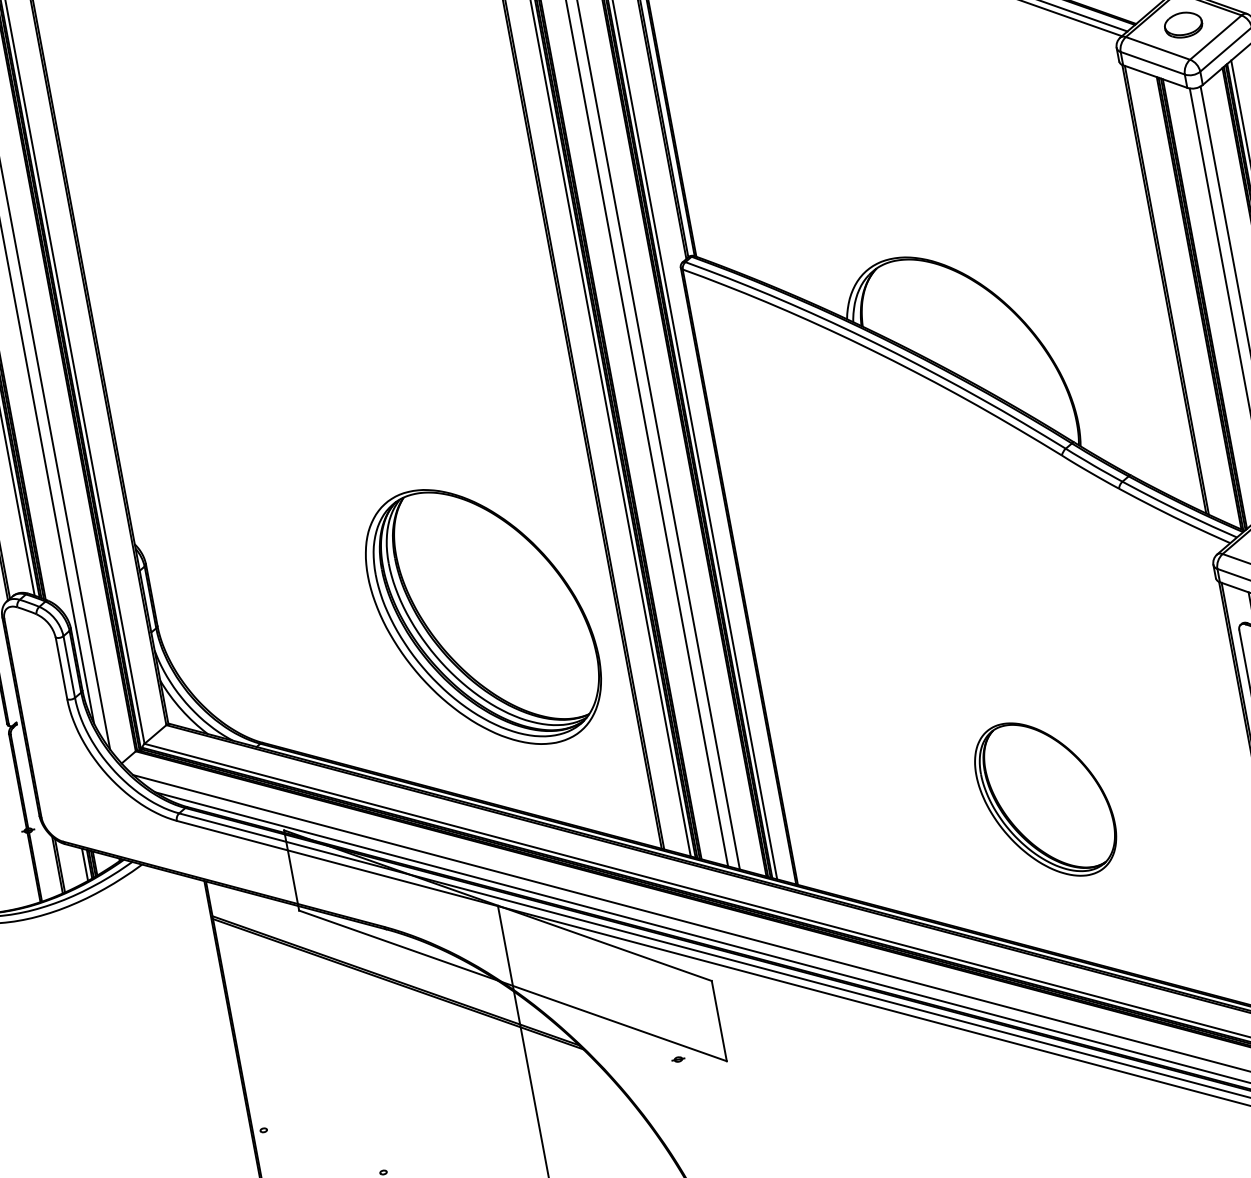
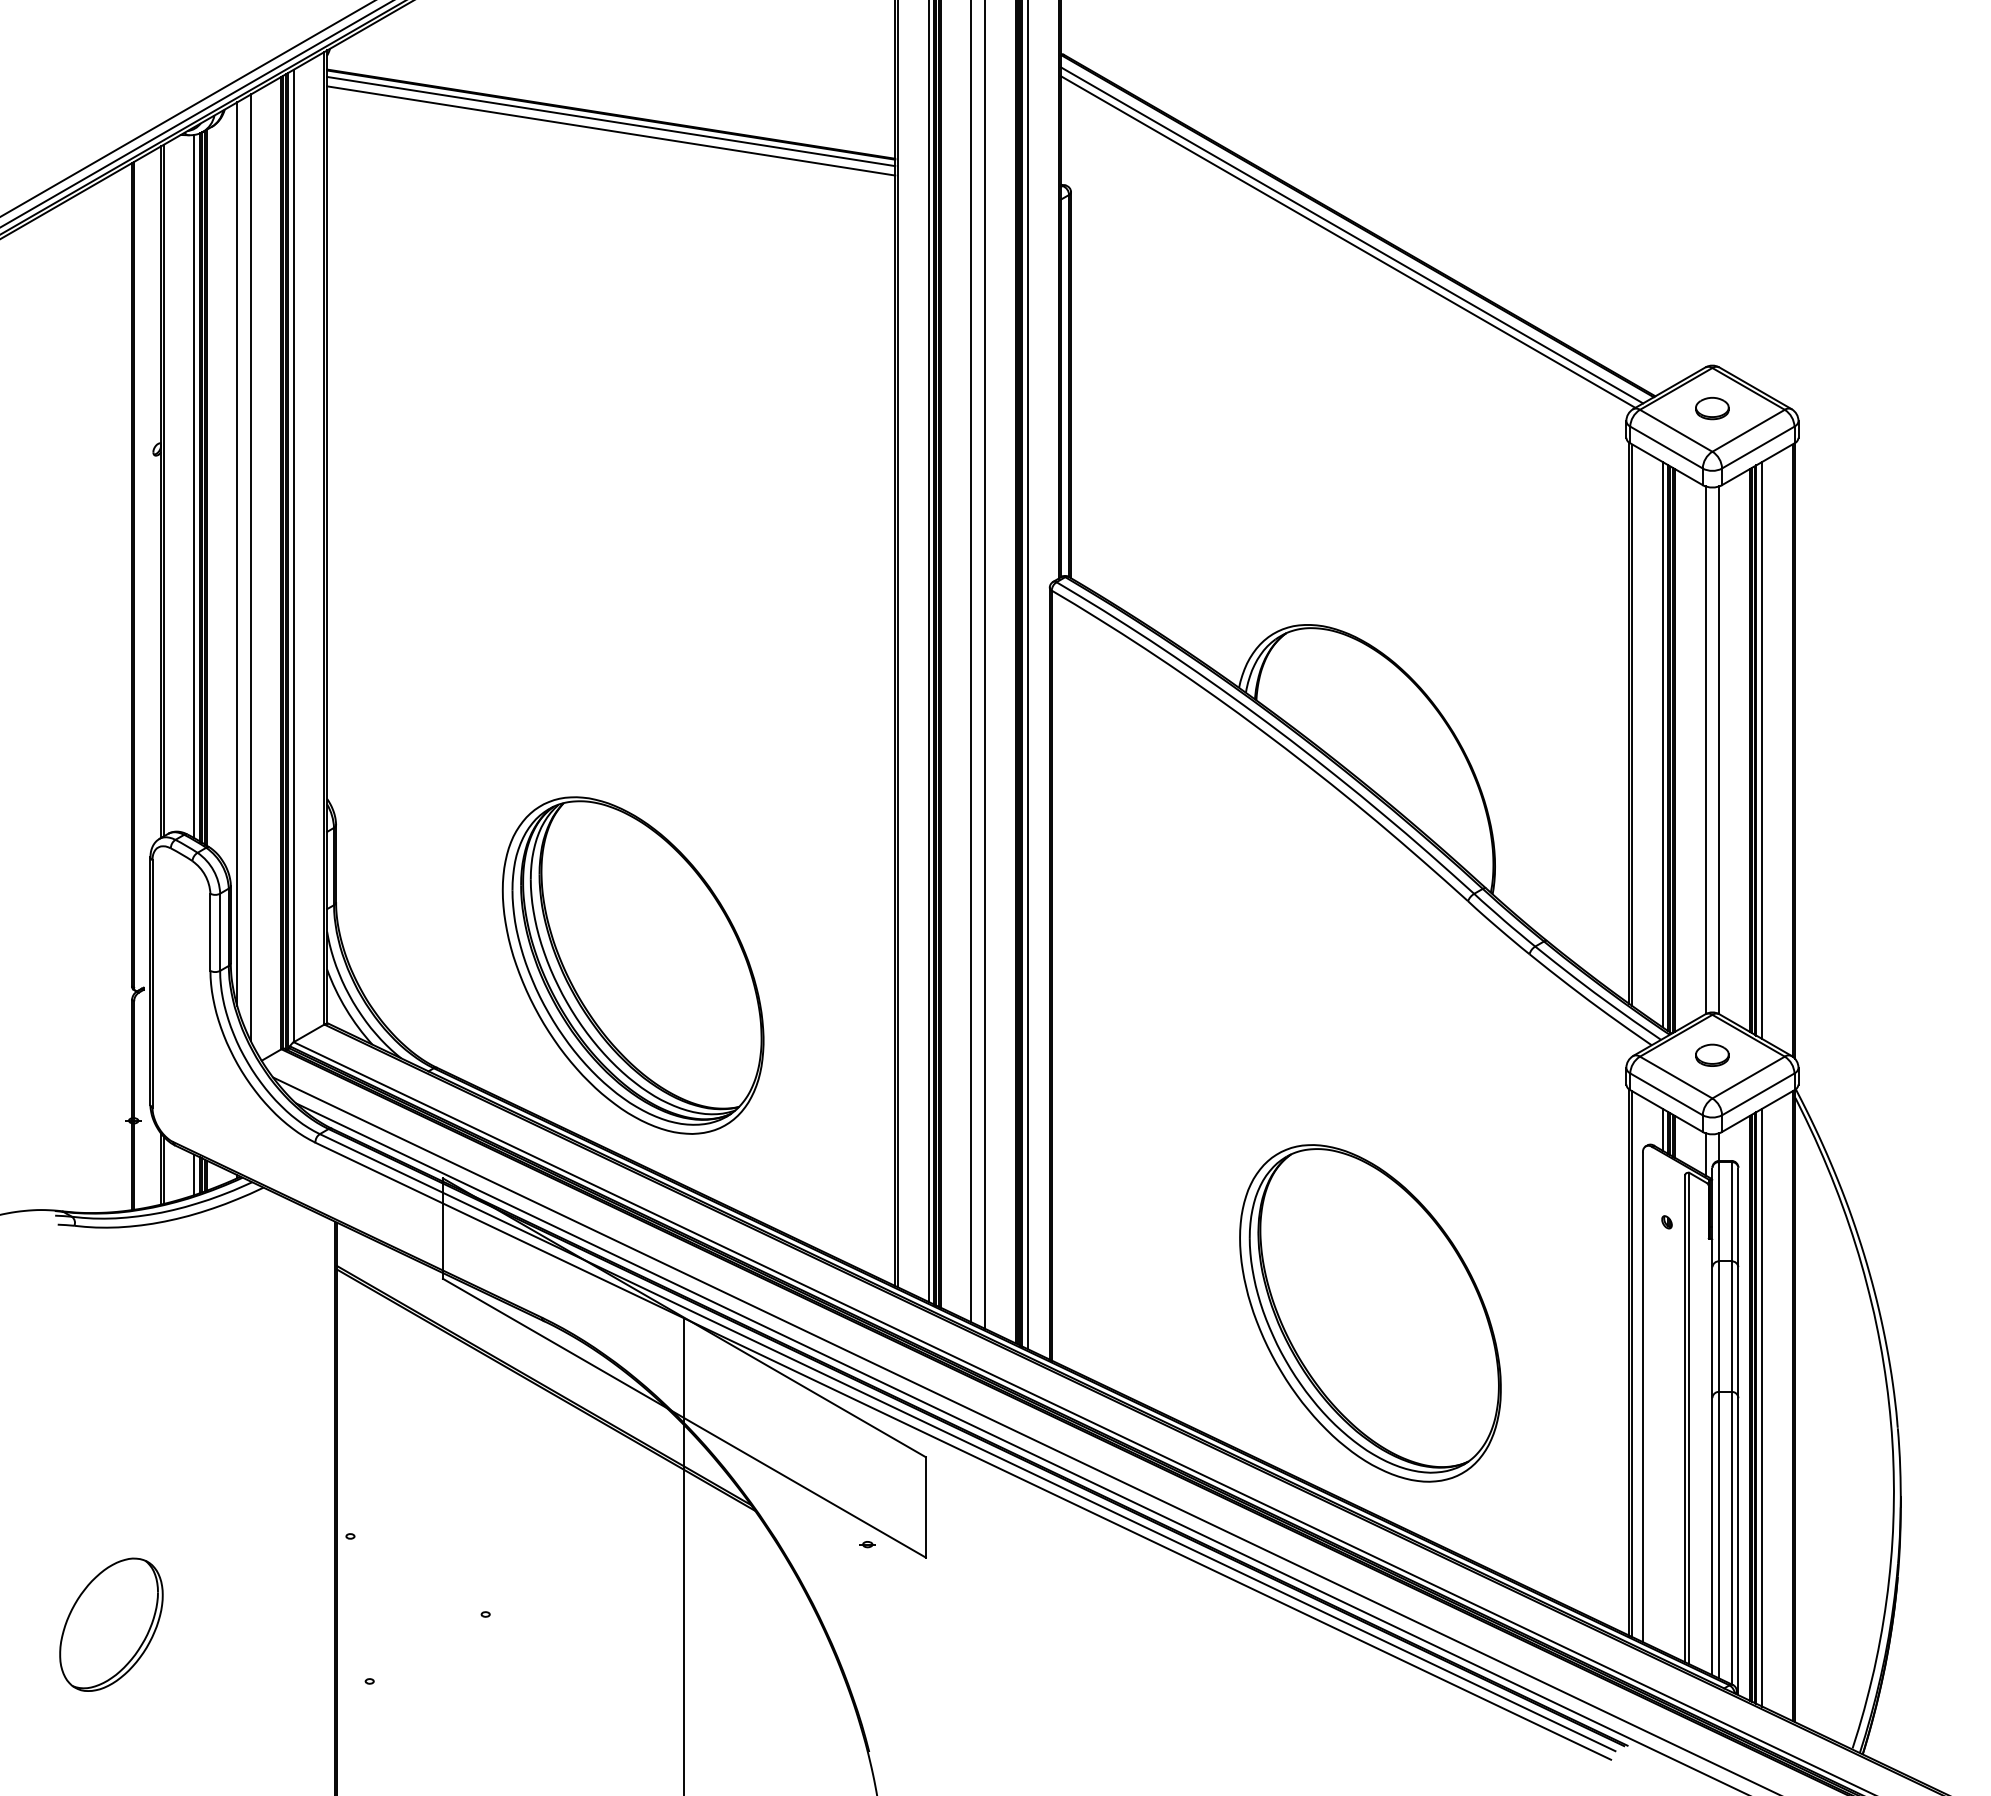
part: (1183, 25) -> (1712, 408), size x0.71
line: (1193, 301) -> (1662, 744), added
part: (482, 617) -> (632, 965), moved
part: (1045, 799) -> (1370, 1313), size x1.67

